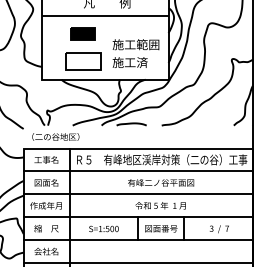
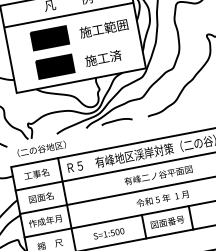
part: (83, 33) -> (49, 37), size x1.43
text: (135, 44) -> (103, 28), moved
fill: (83, 61) -> (55, 66), added

